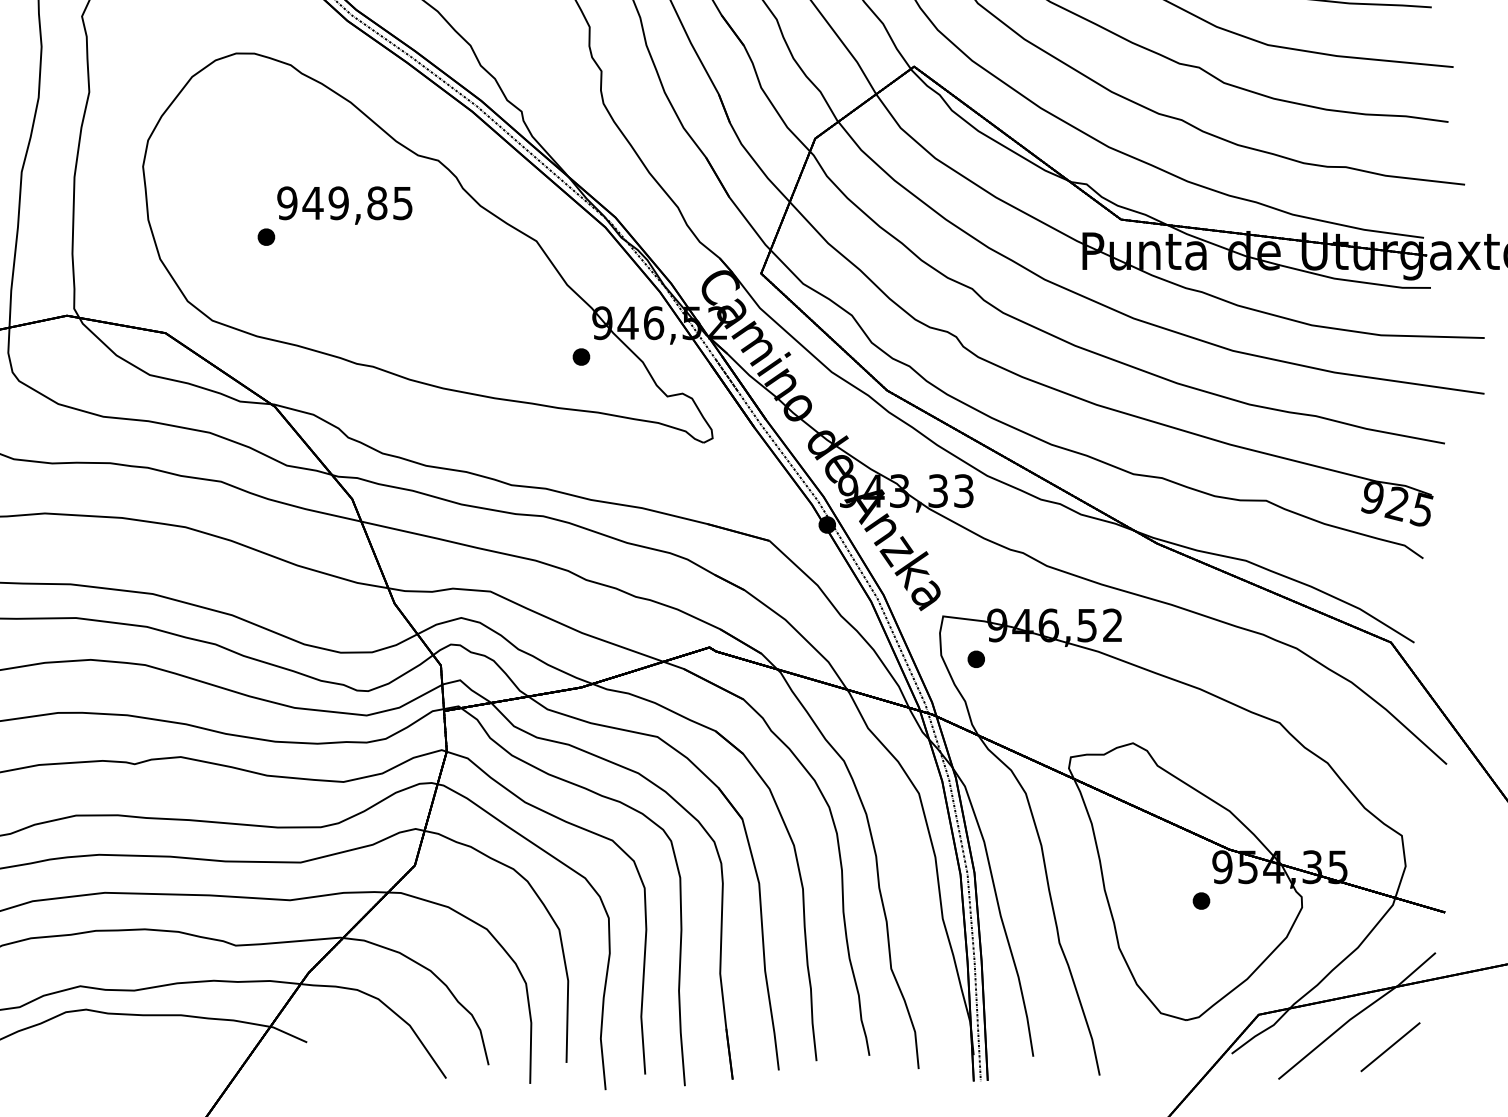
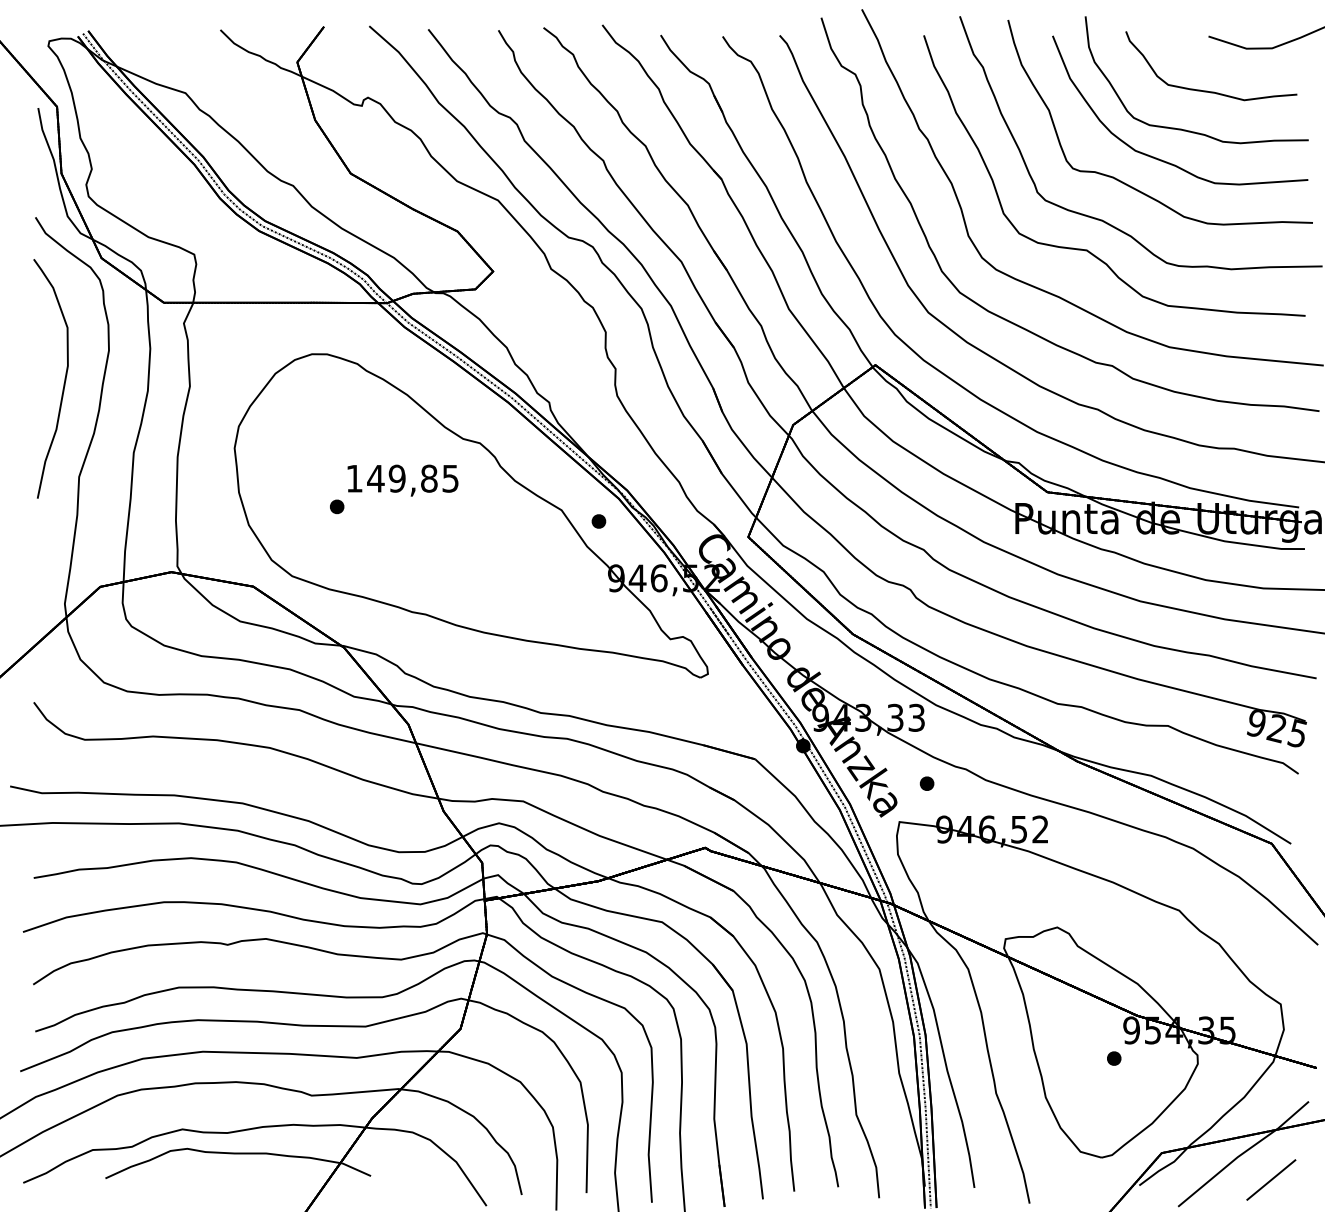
text: (287, 203) -> (354, 478), 949,85 -> 149,85
part: (580, 357) -> (598, 521), moved
part: (975, 659) -> (926, 783), moved

